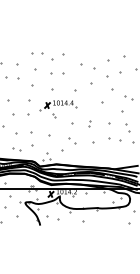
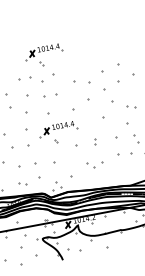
part: (58, 36) -> (44, 55), added
part: (72, 140) -> (91, 164), moved

